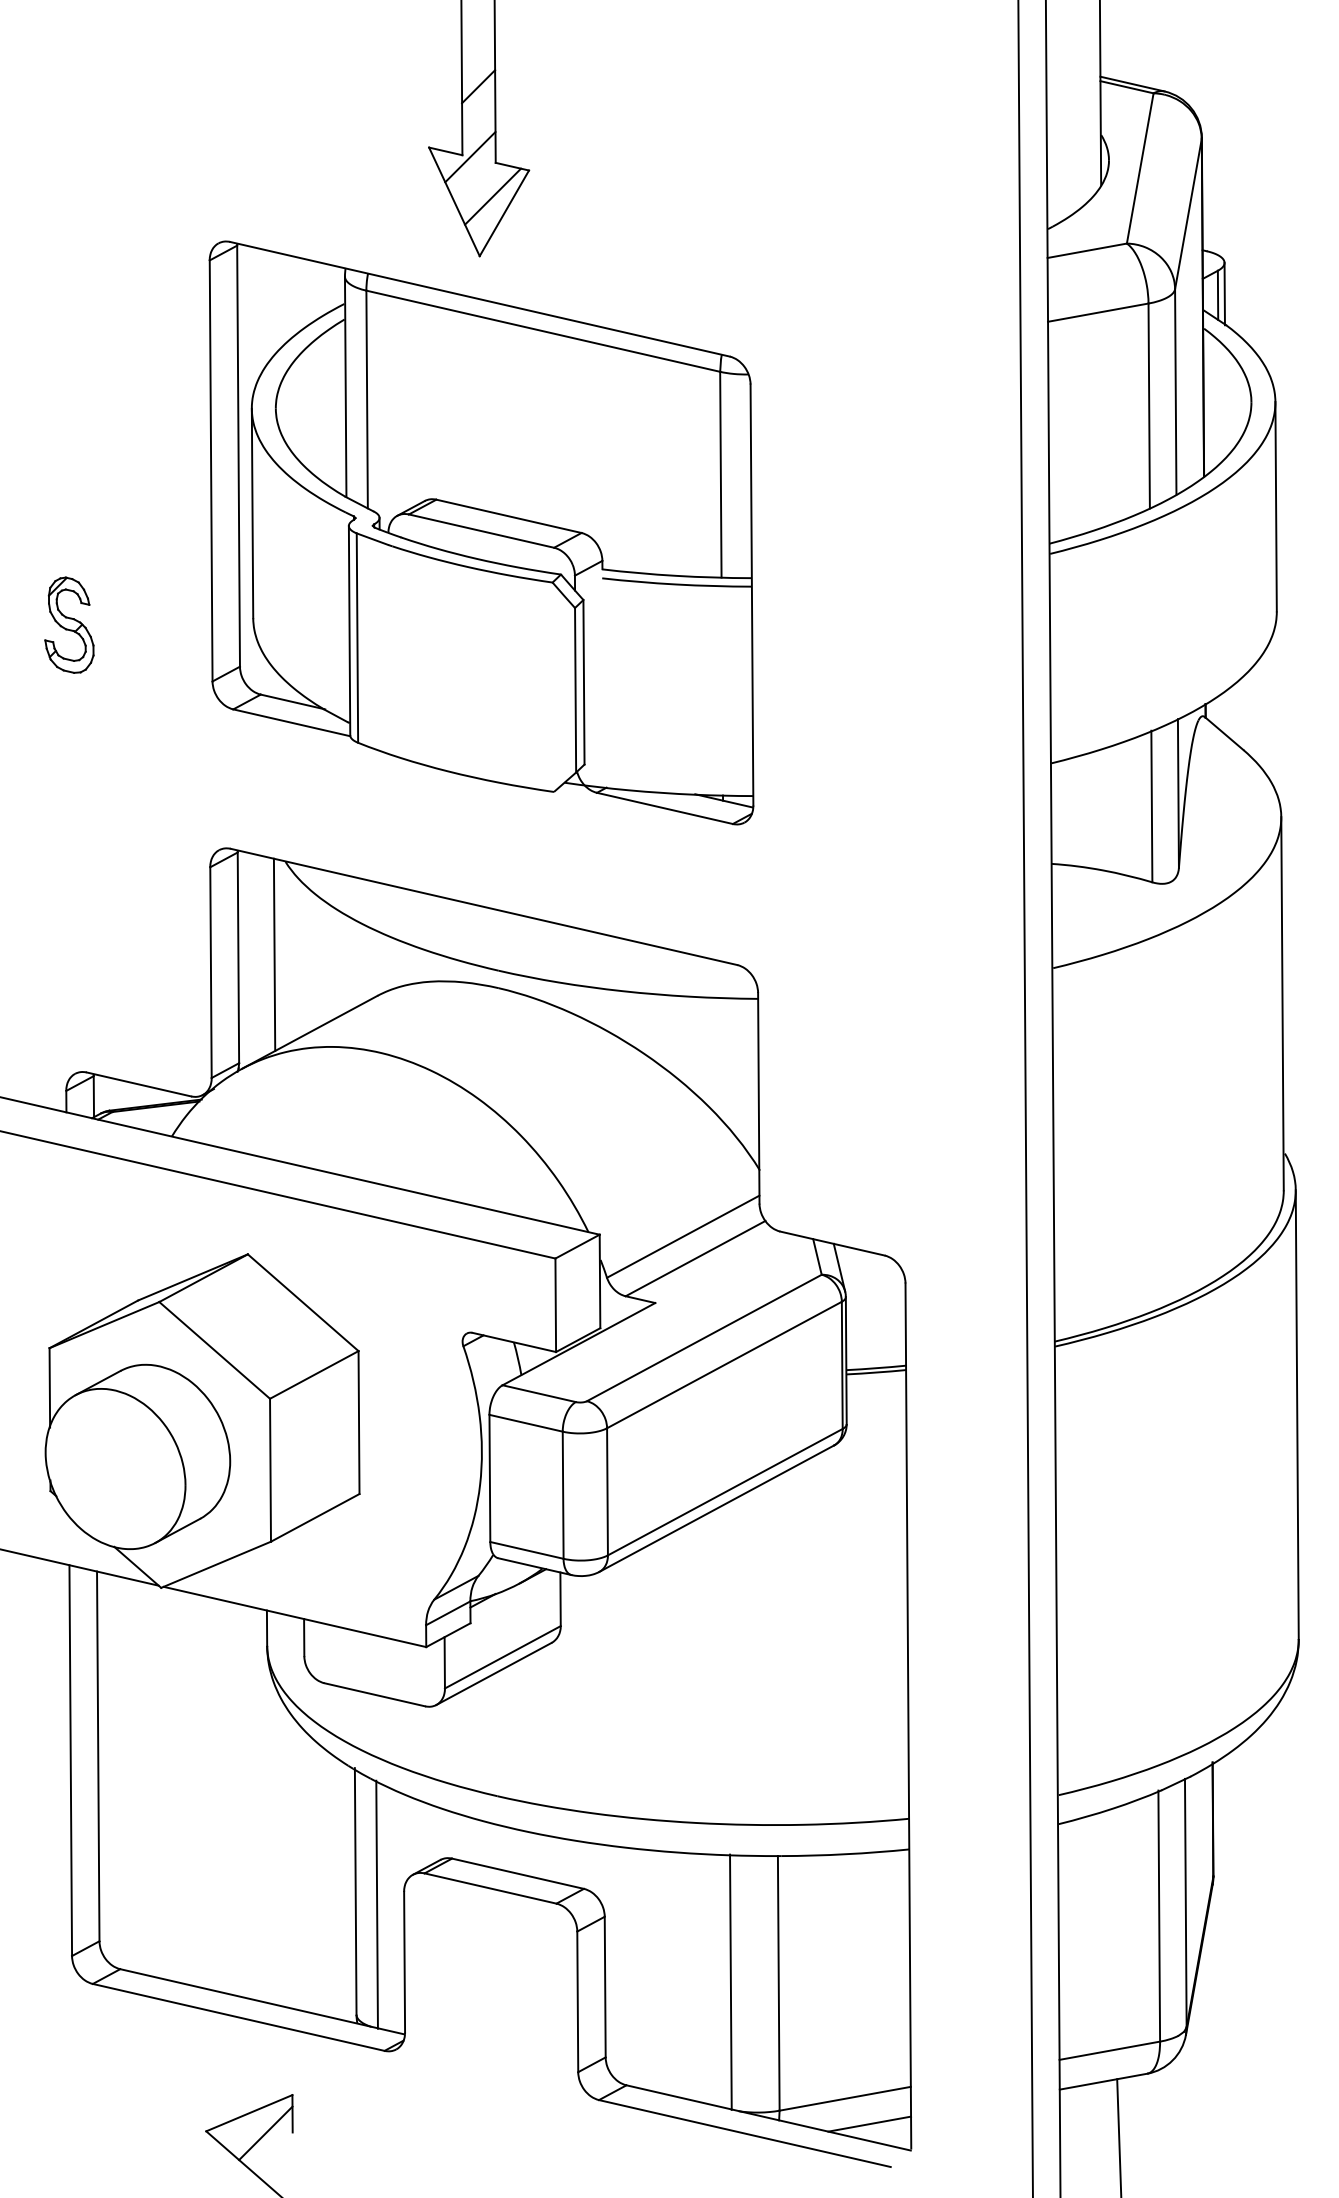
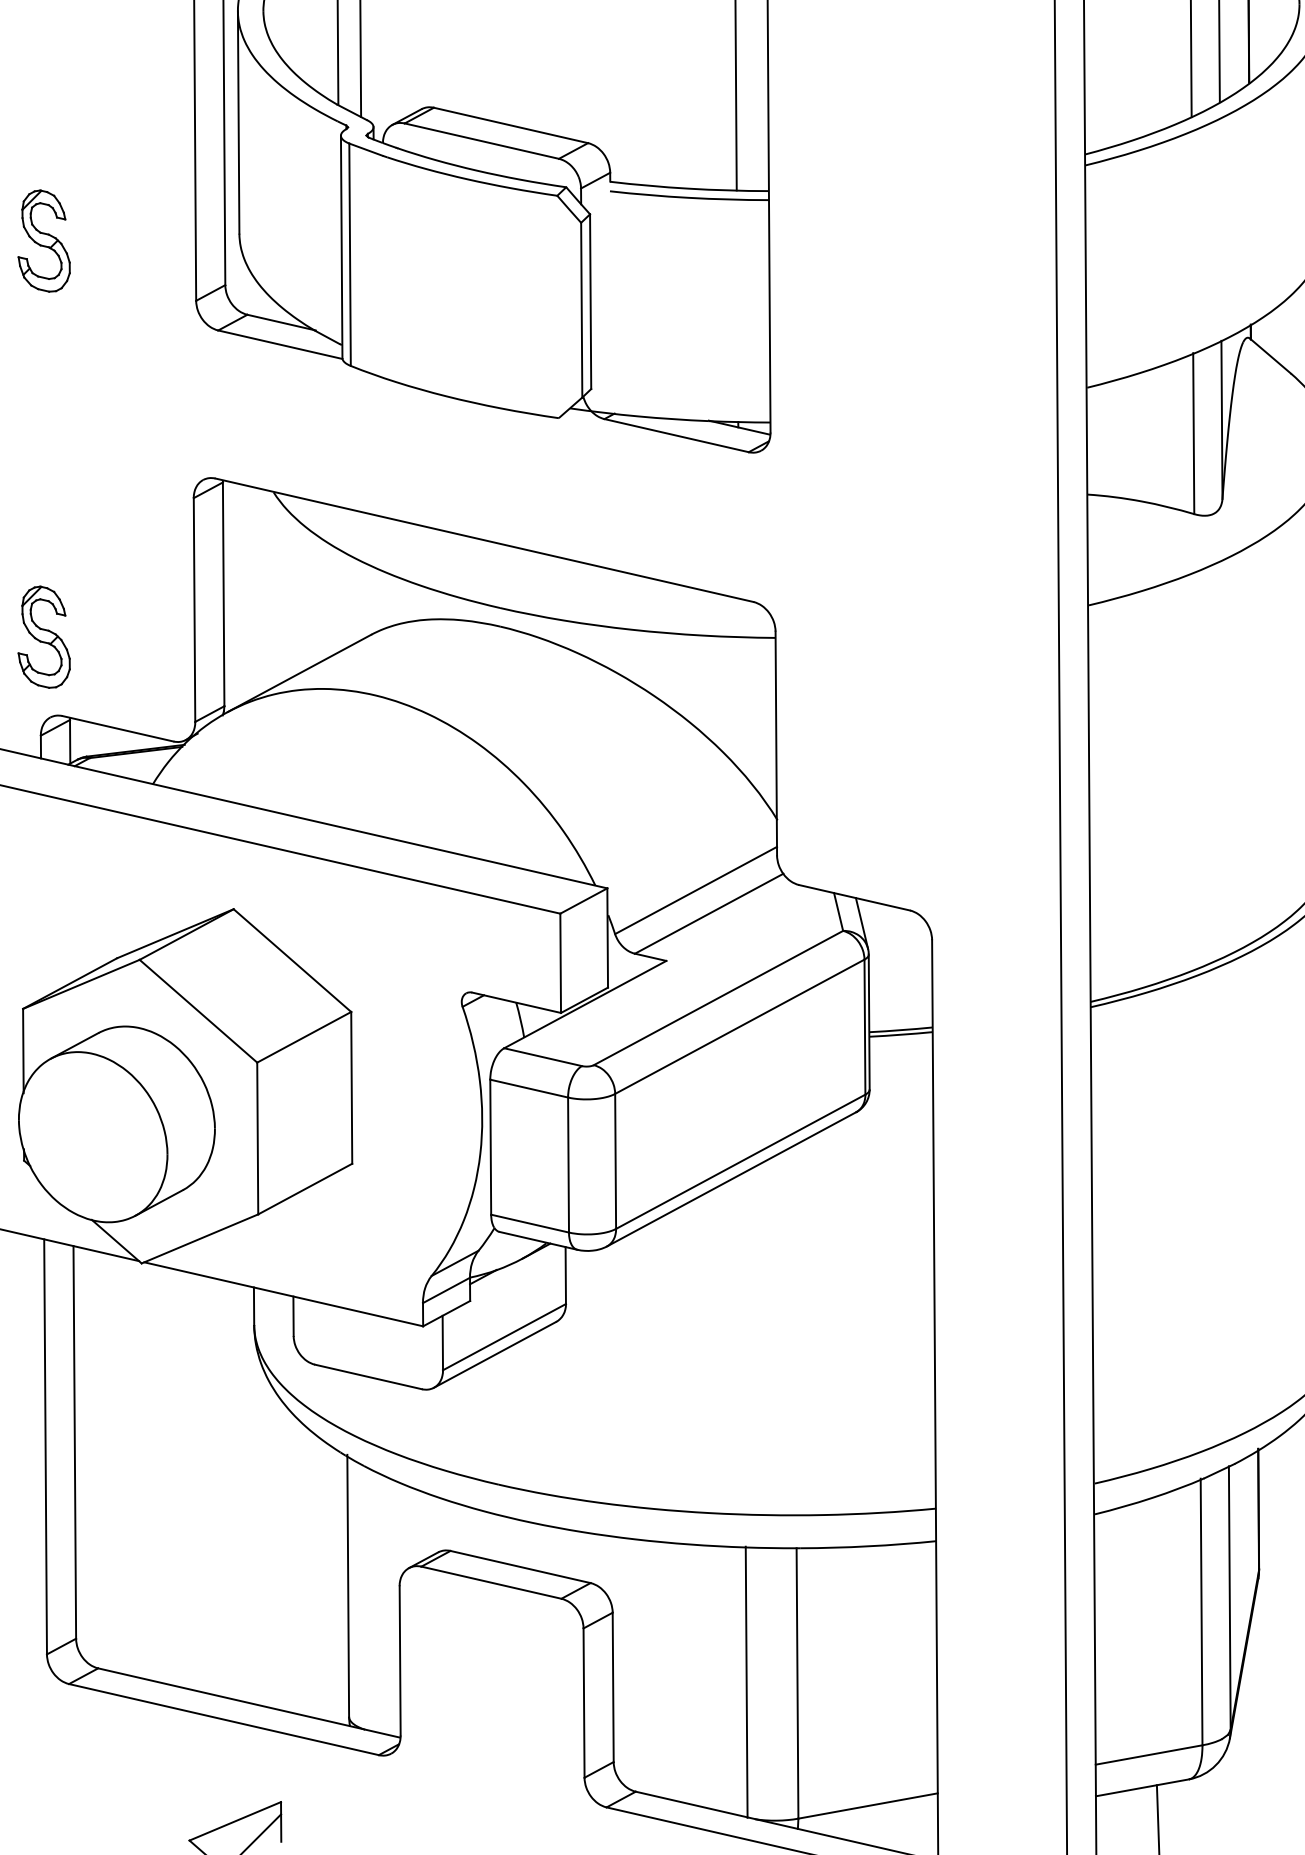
line: (274, 954) -> (261, 590), removed
part: (69, 997) -> (44, 636), added
line: (376, 1904) -> (370, 1599), removed
line: (869, 2123) -> (893, 1832), removed

